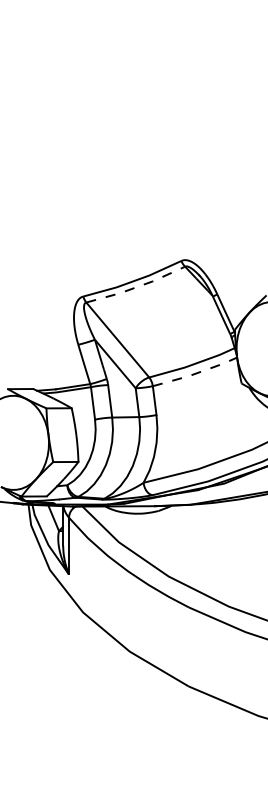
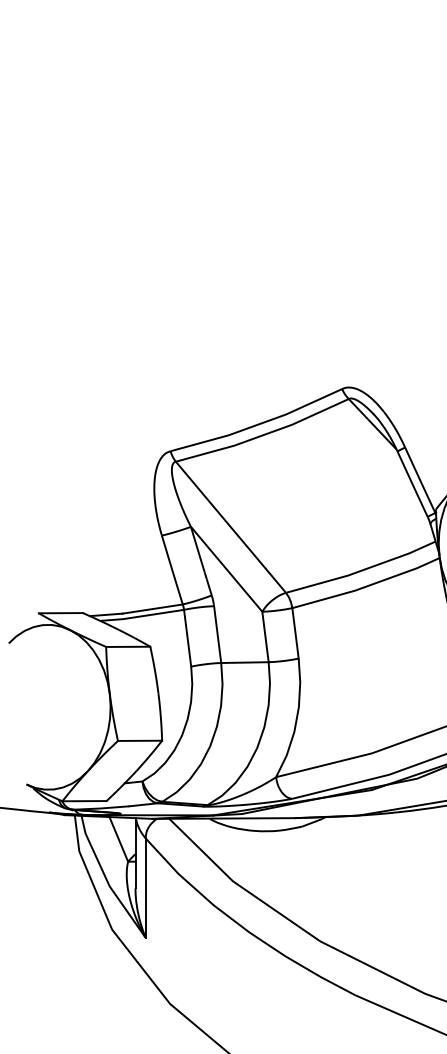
line: (137, 287) -> (265, 435), dashed -> solid
line: (196, 373) -> (368, 585), dashed -> solid

